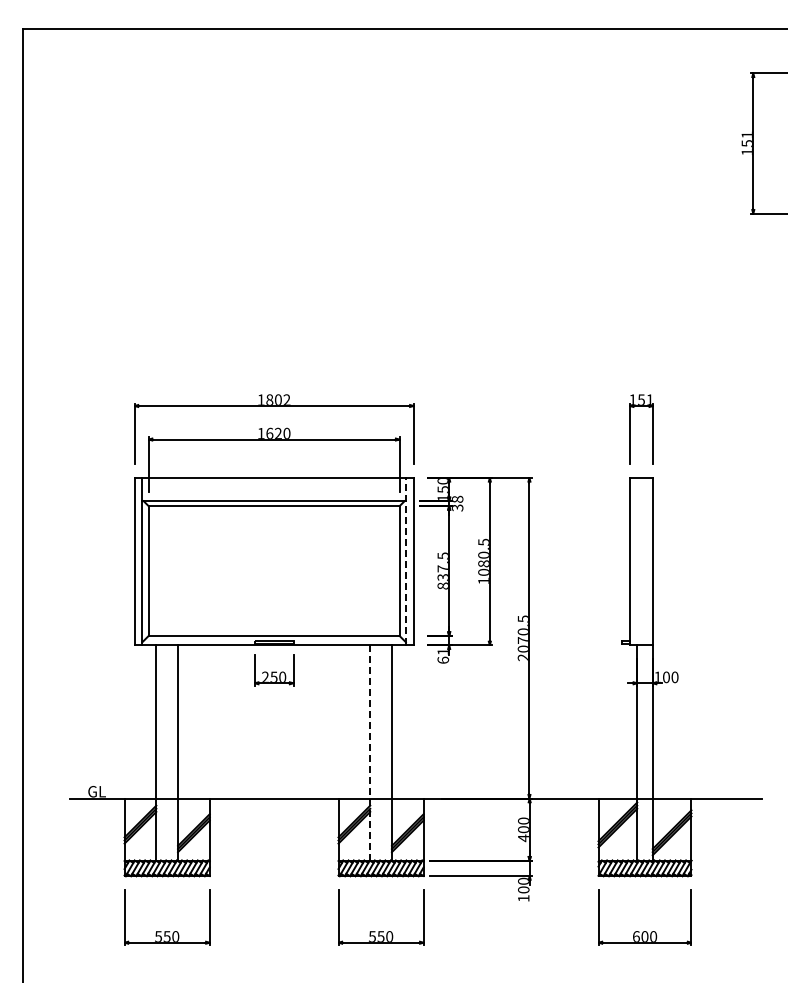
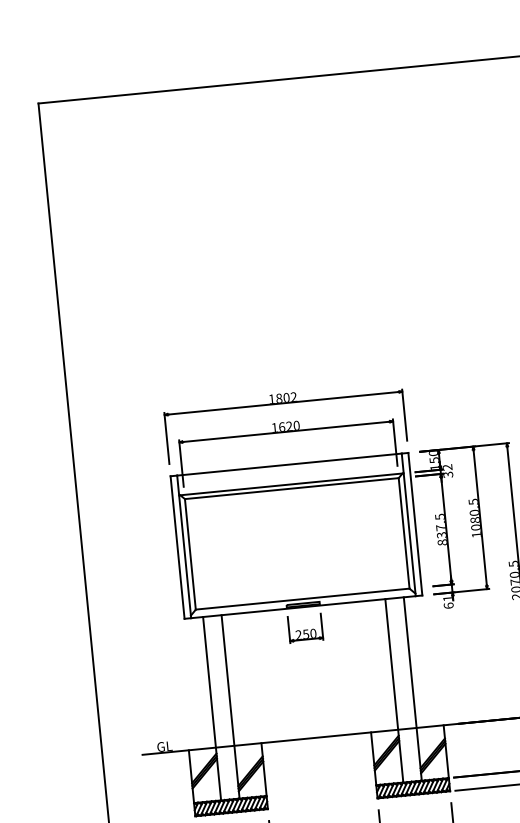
text: (457, 498) -> (447, 466), 38 -> 32
line: (405, 561) -> (408, 524), dashed -> solid
line: (370, 752) -> (394, 690), dashed -> solid

